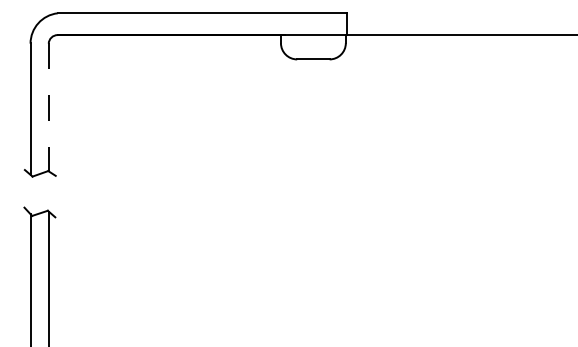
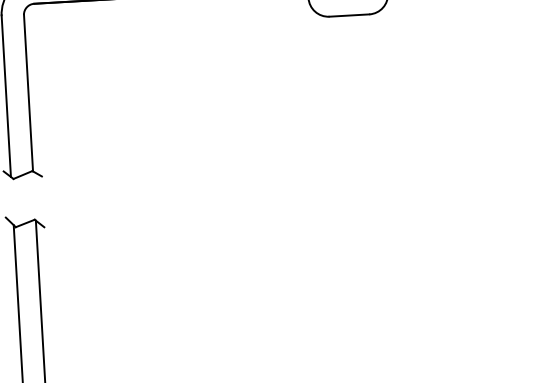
line: (48, 107) -> (28, 93), dashed -> solid

